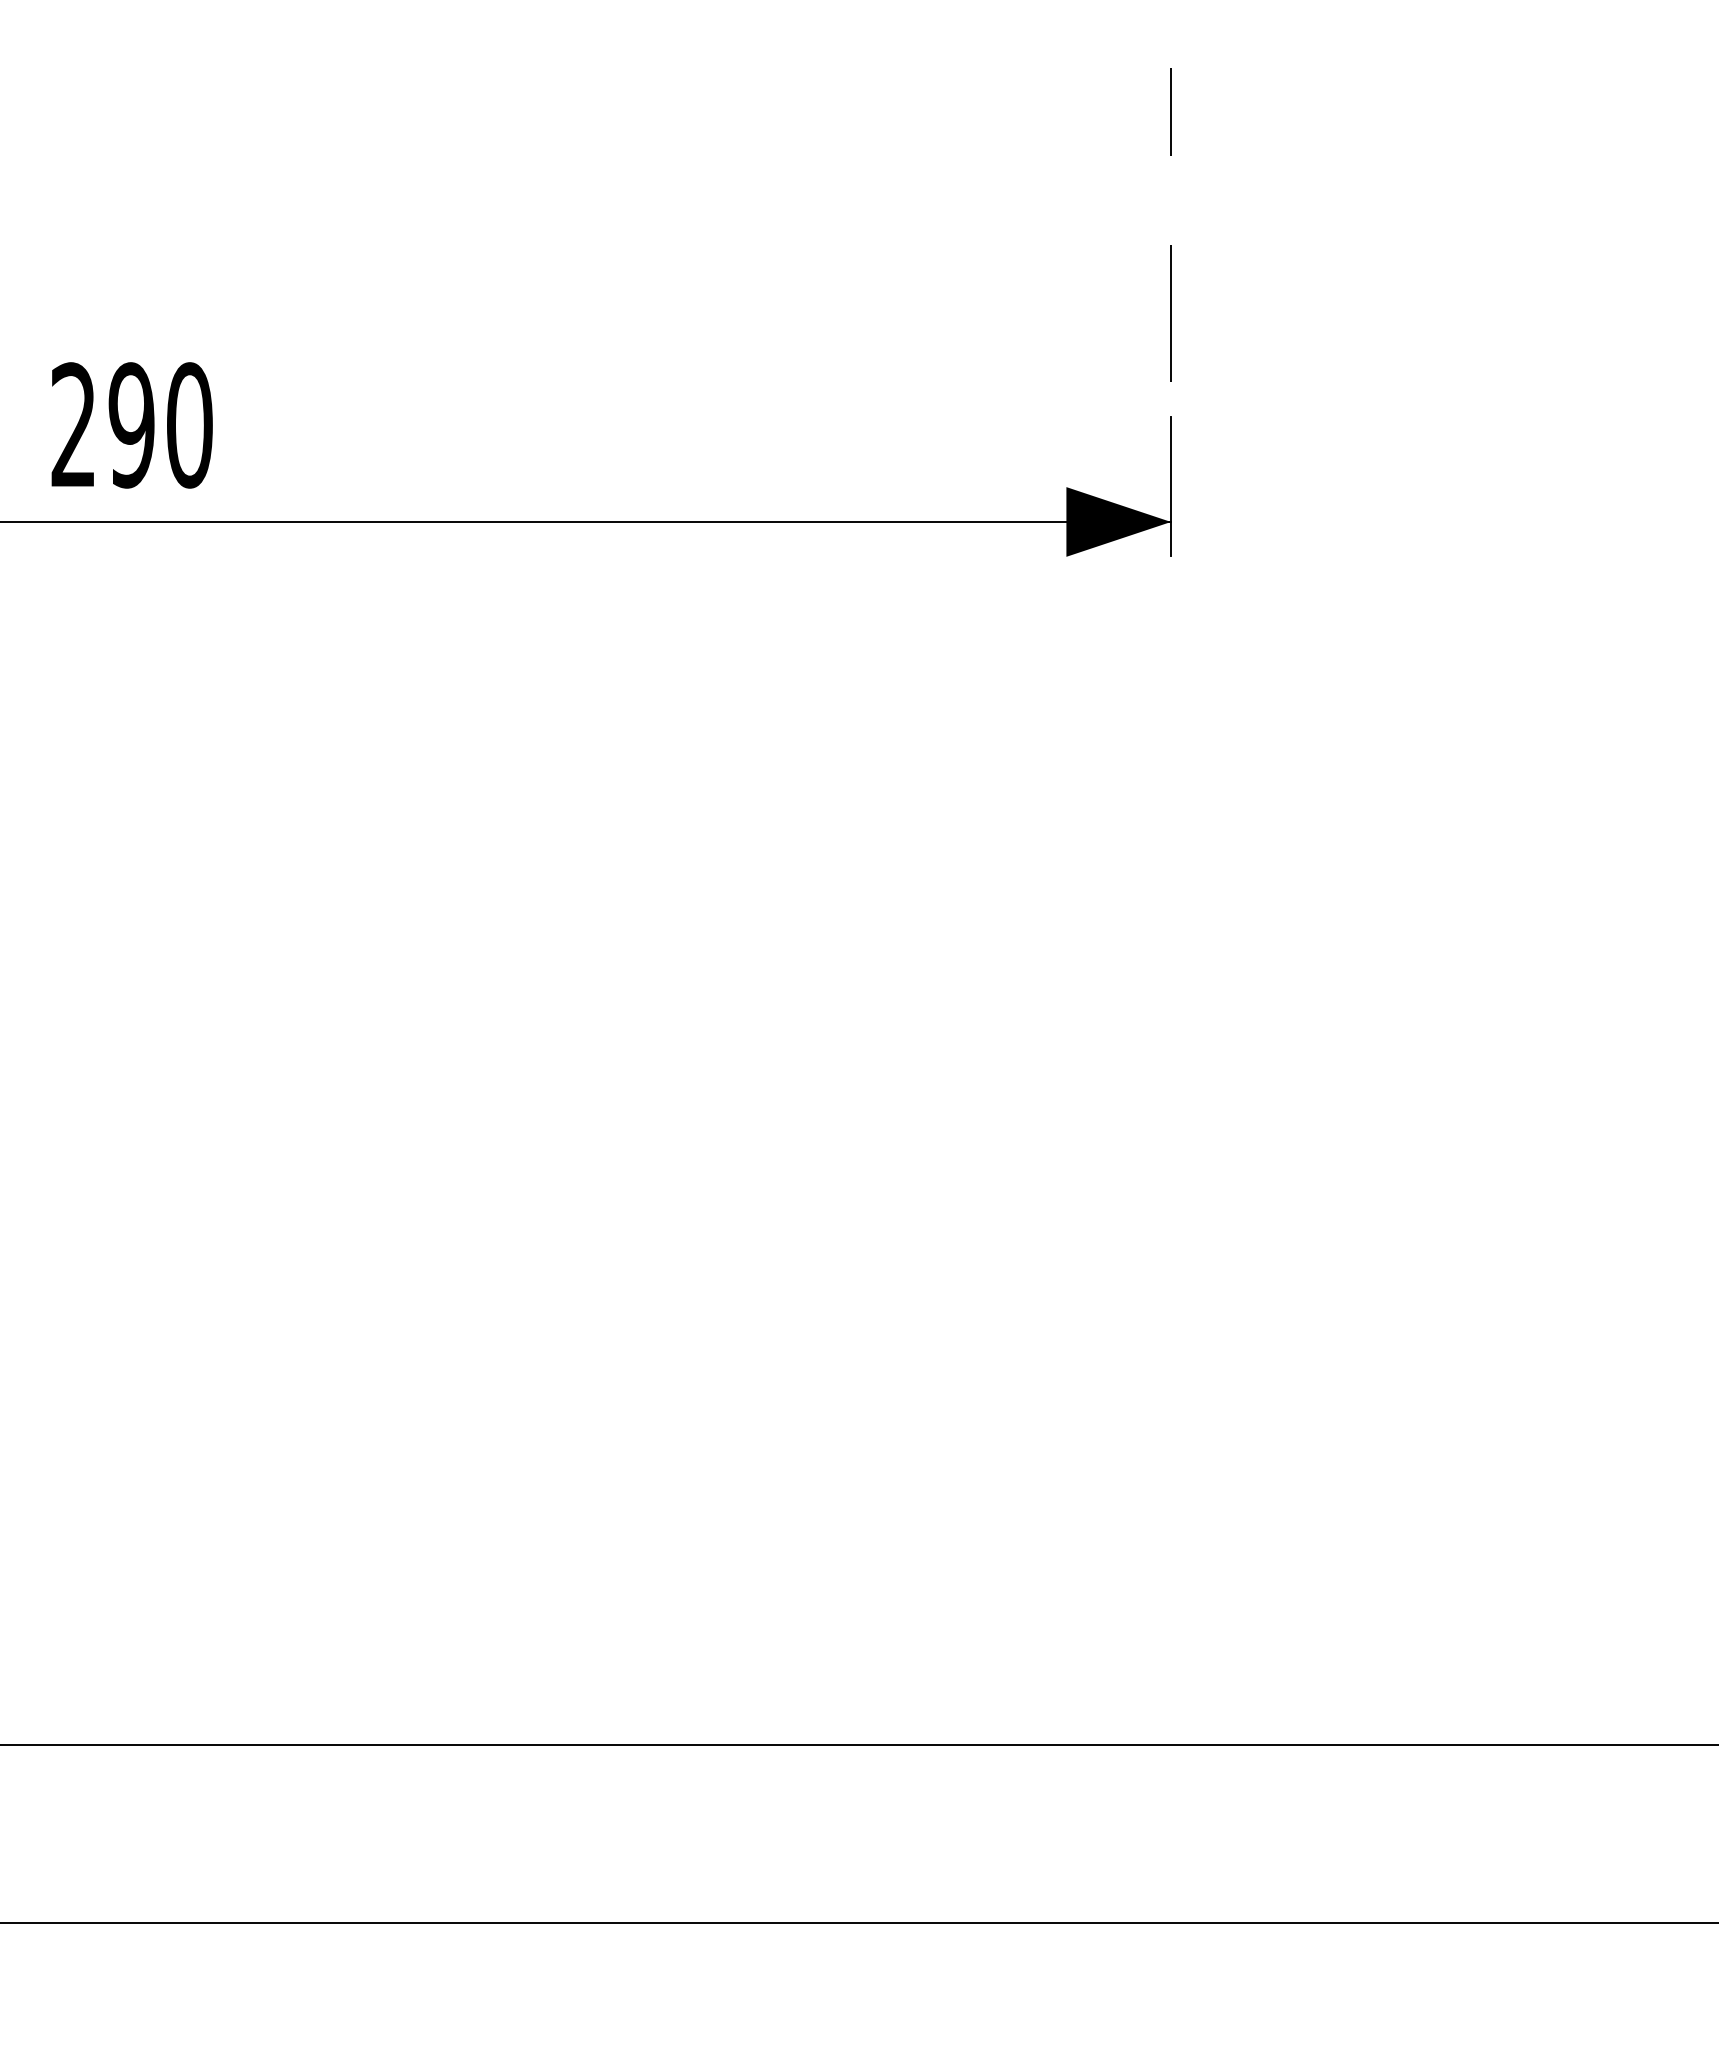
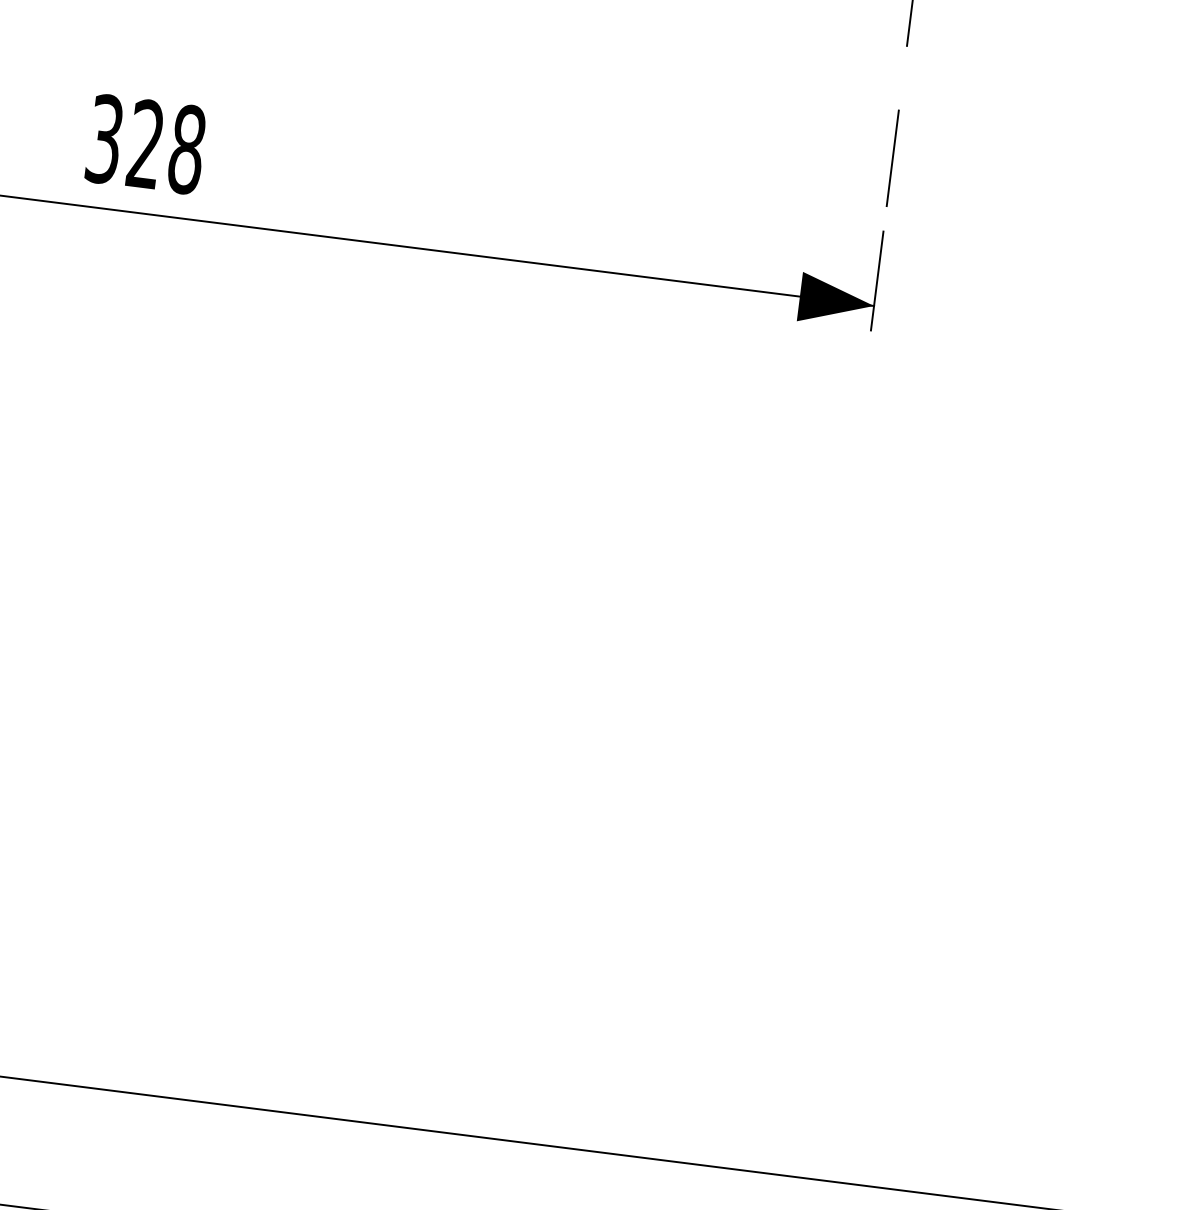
text: (131, 425) -> (145, 144), 290 -> 328

